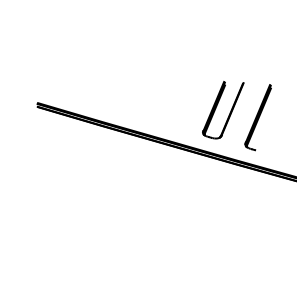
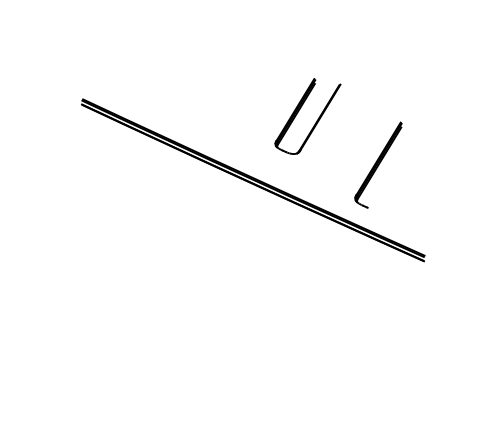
part: (216, 107) -> (299, 111), moved

